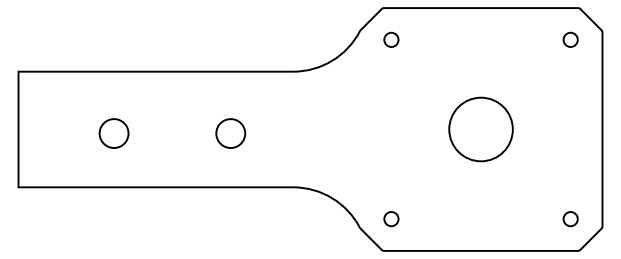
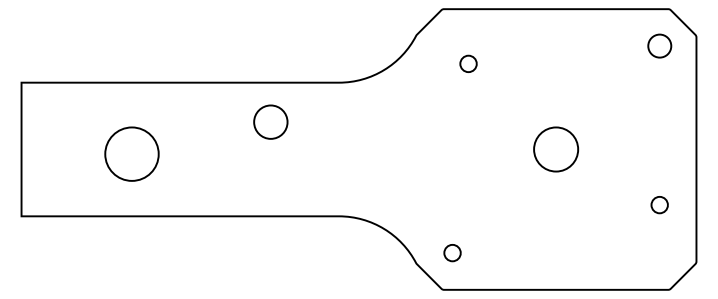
circle: (391, 39) -> (468, 63), moved
circle: (570, 39) -> (659, 45), size x1.4
circle: (480, 129) -> (555, 149), size x0.6
circle: (113, 132) -> (131, 153), size x1.6
circle: (230, 132) -> (270, 121), moved
circle: (570, 219) -> (659, 205), moved

